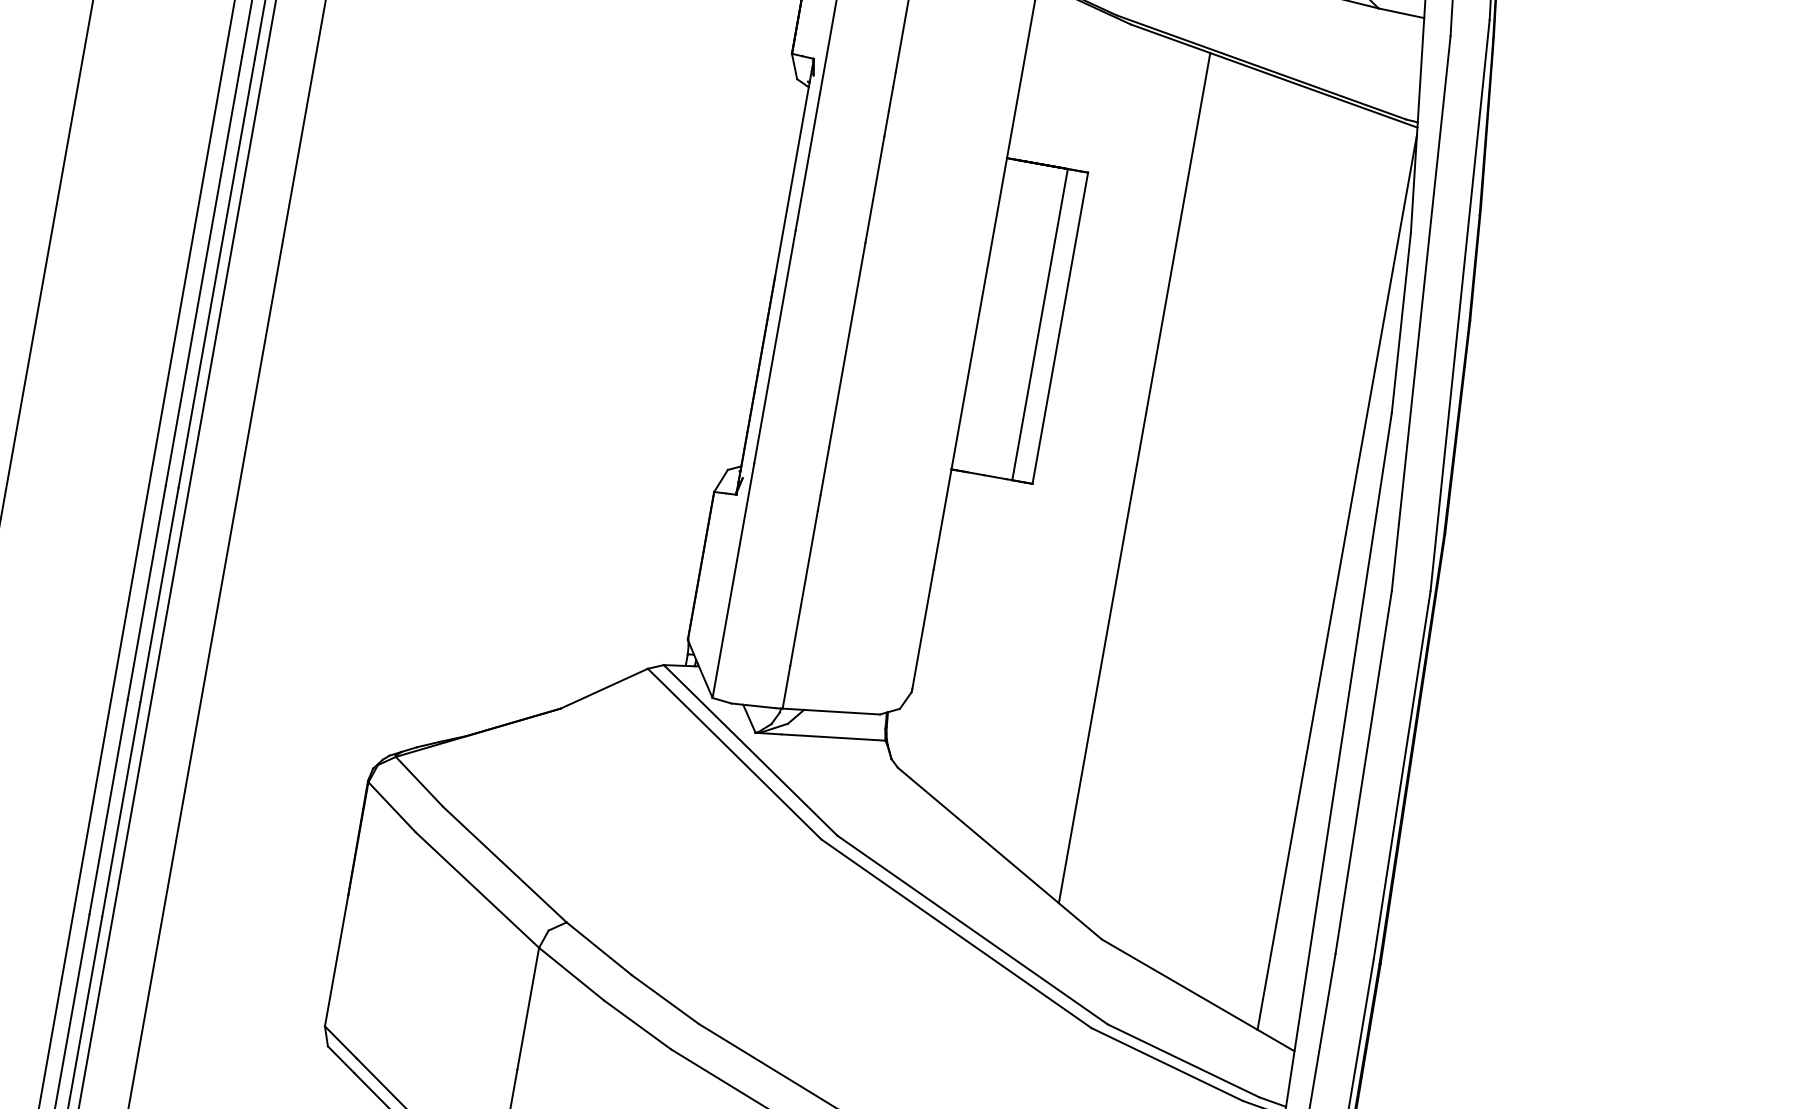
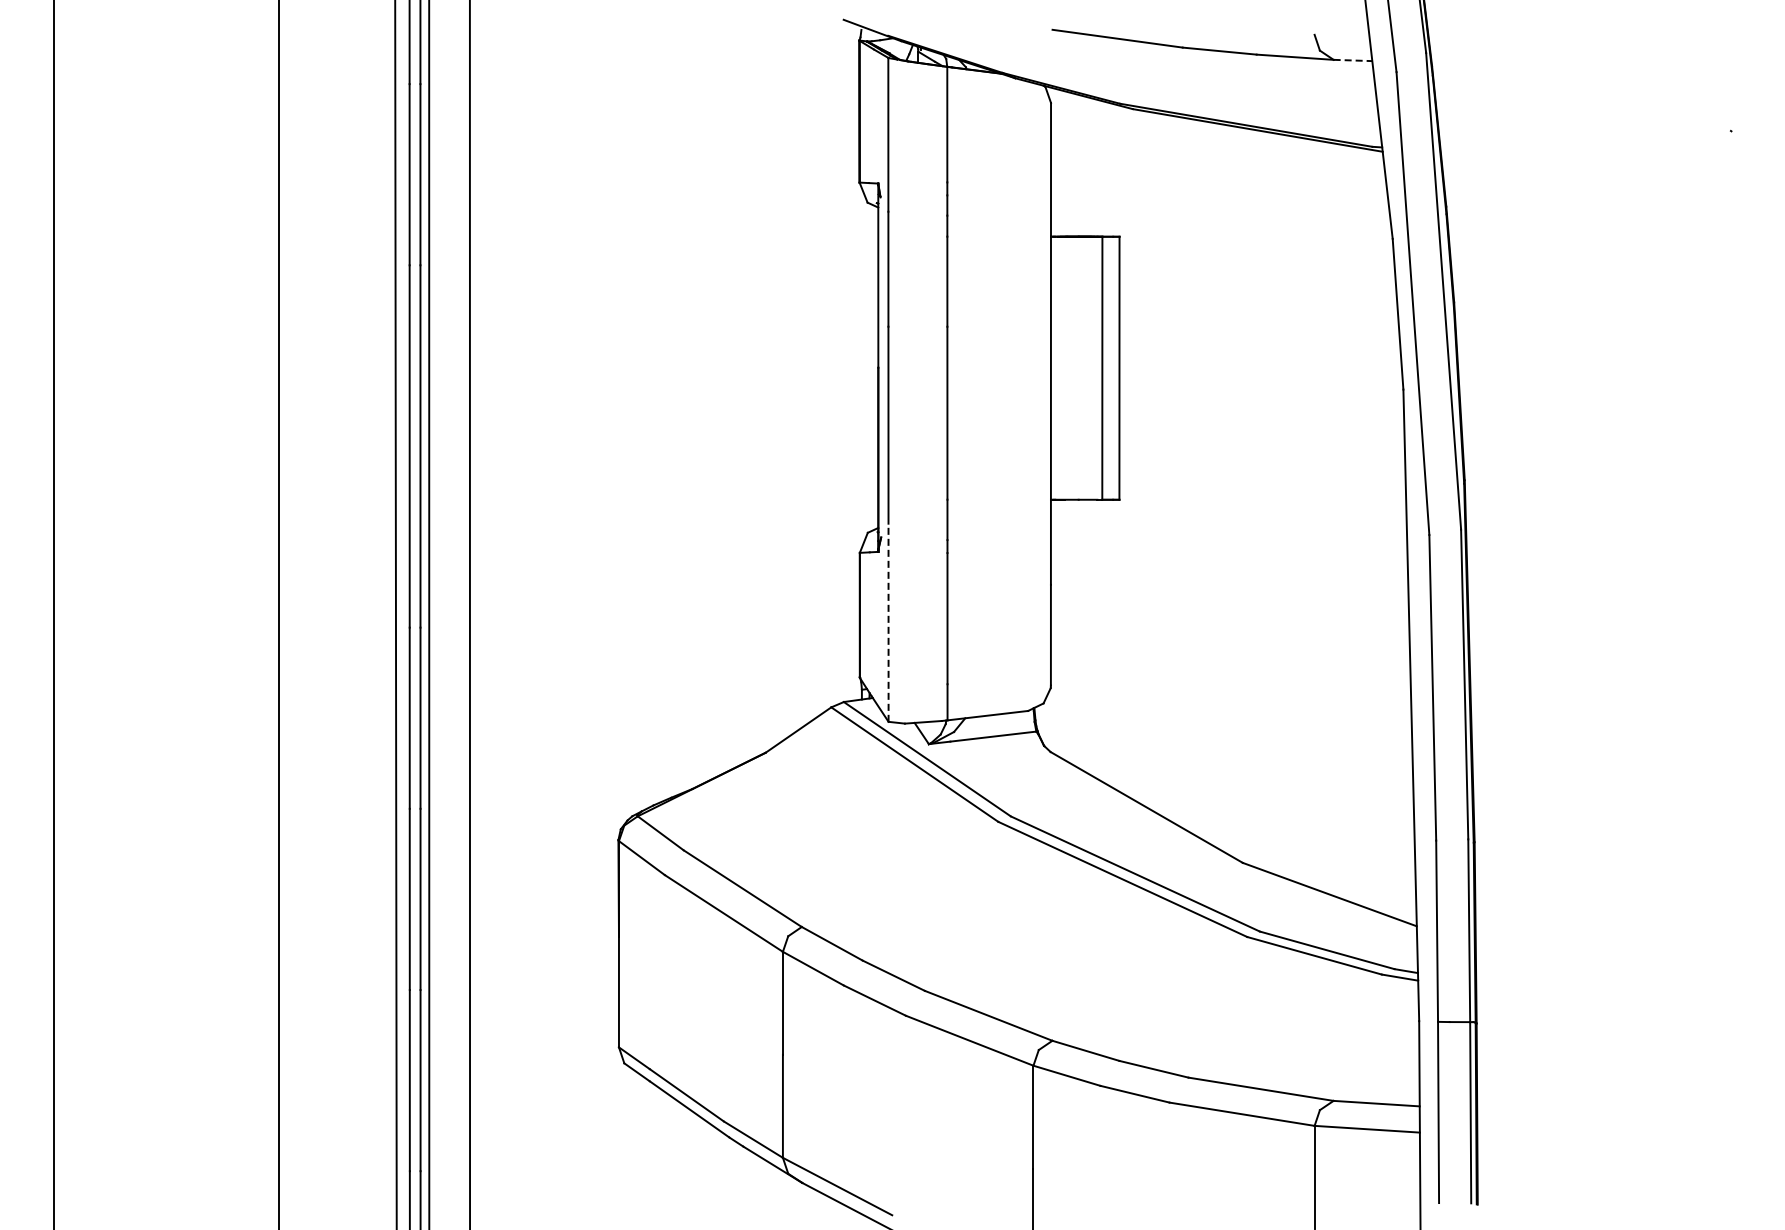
line: (1402, 13) -> (1353, 60), solid -> dashed
line: (1135, 477) -> (1202, 479), removed
line: (733, 580) -> (888, 622), solid -> dashed
line: (1337, 581) -> (1383, 535), removed

